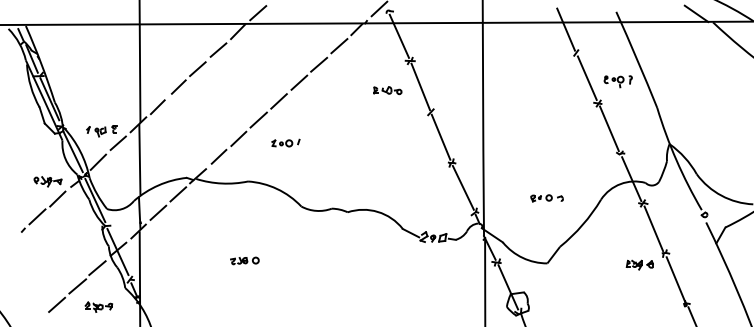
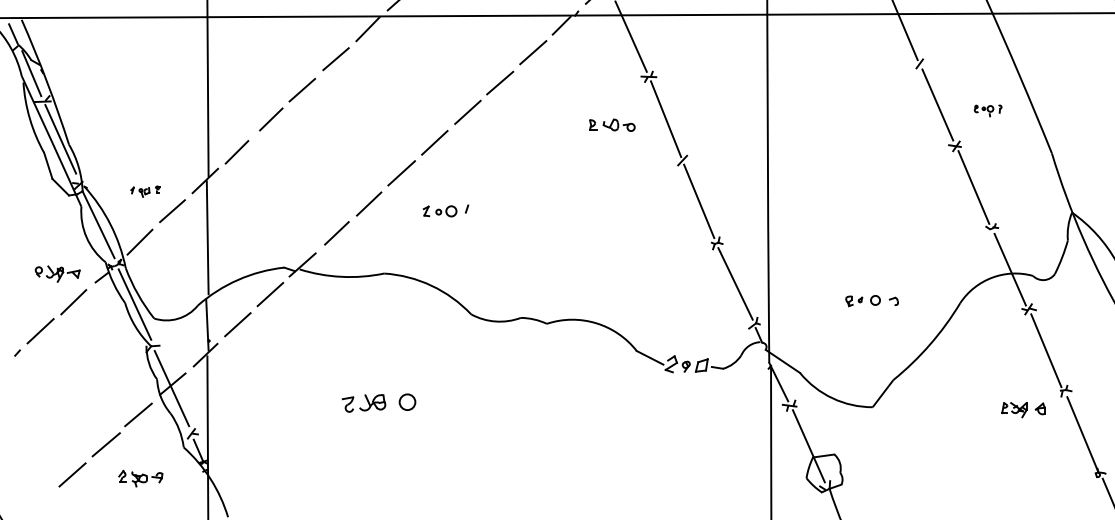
part: (617, 81) -> (987, 110), size x0.6
part: (101, 131) -> (145, 191), size x0.6
part: (244, 260) -> (378, 402), size x1.6

